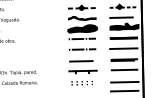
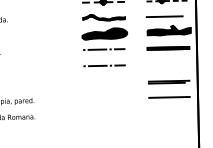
line: (123, 48) -> (167, 64), removed
part: (82, 72) -> (104, 101), removed
line: (124, 81) -> (169, 115), removed
line: (124, 90) -> (169, 129), removed

